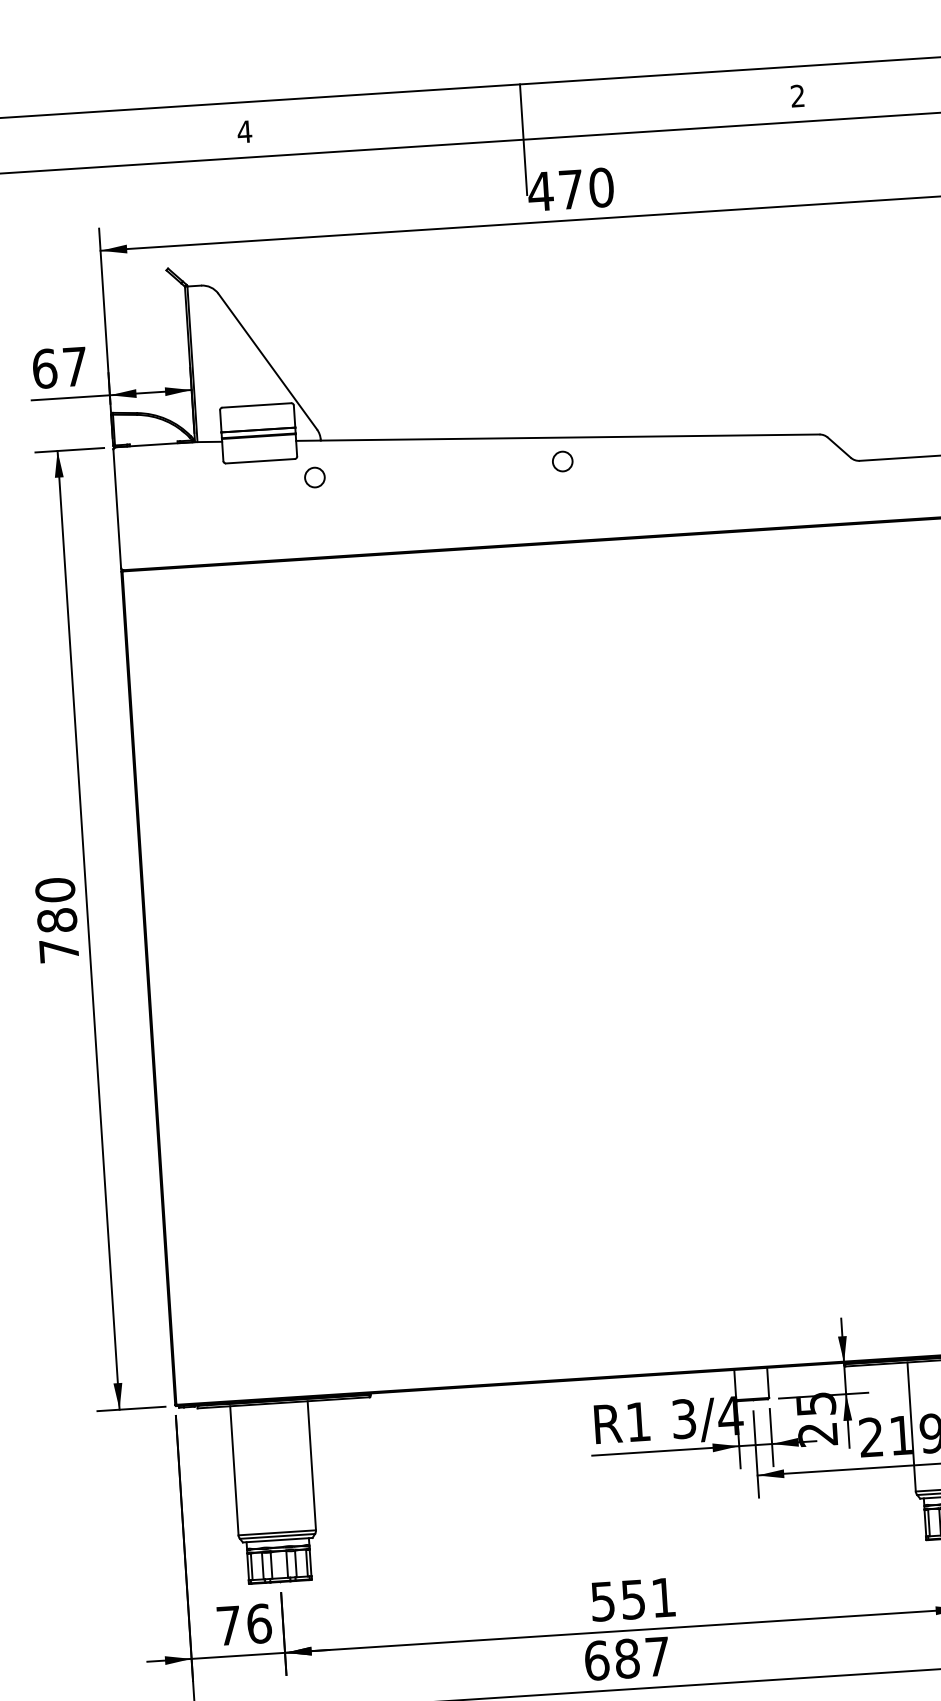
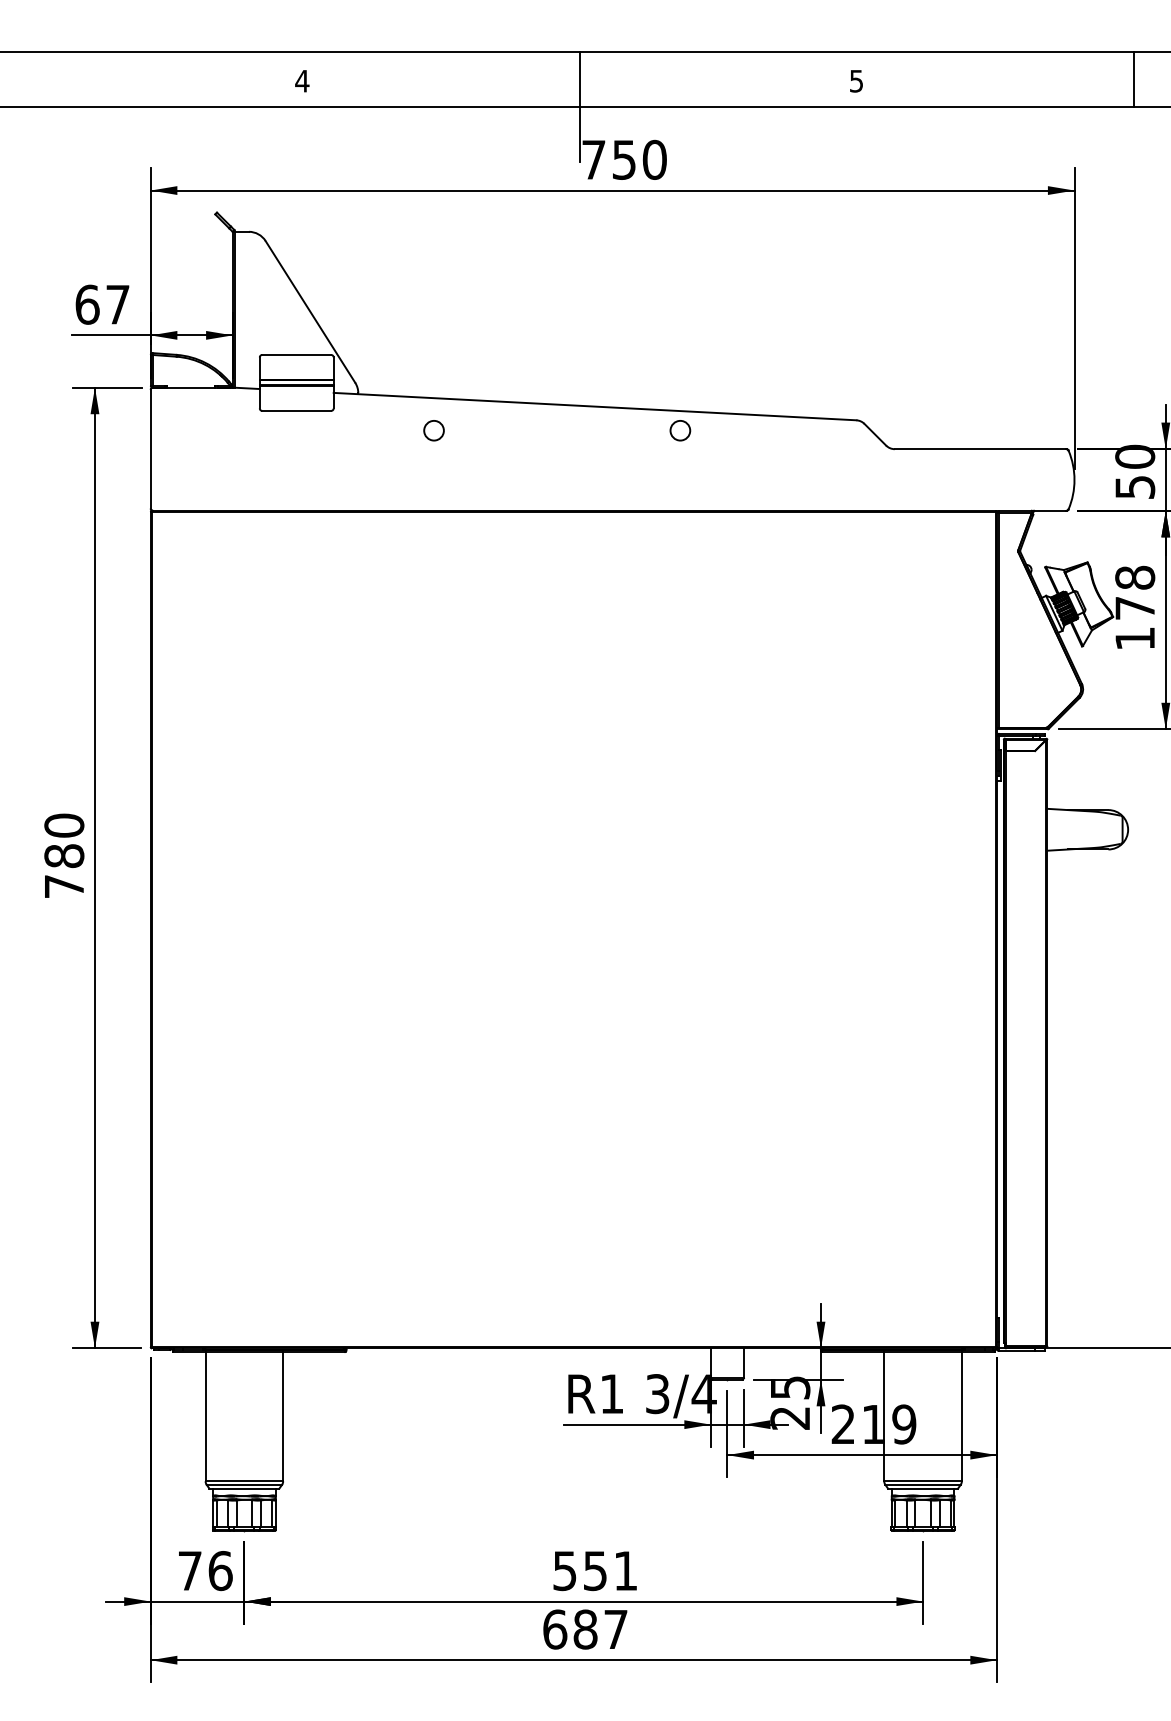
text: (797, 95) -> (856, 80), 2 -> 5
text: (555, 190) -> (608, 159), 470 -> 750
circle: (562, 461) -> (680, 430), moved
circle: (314, 477) -> (433, 430), moved

